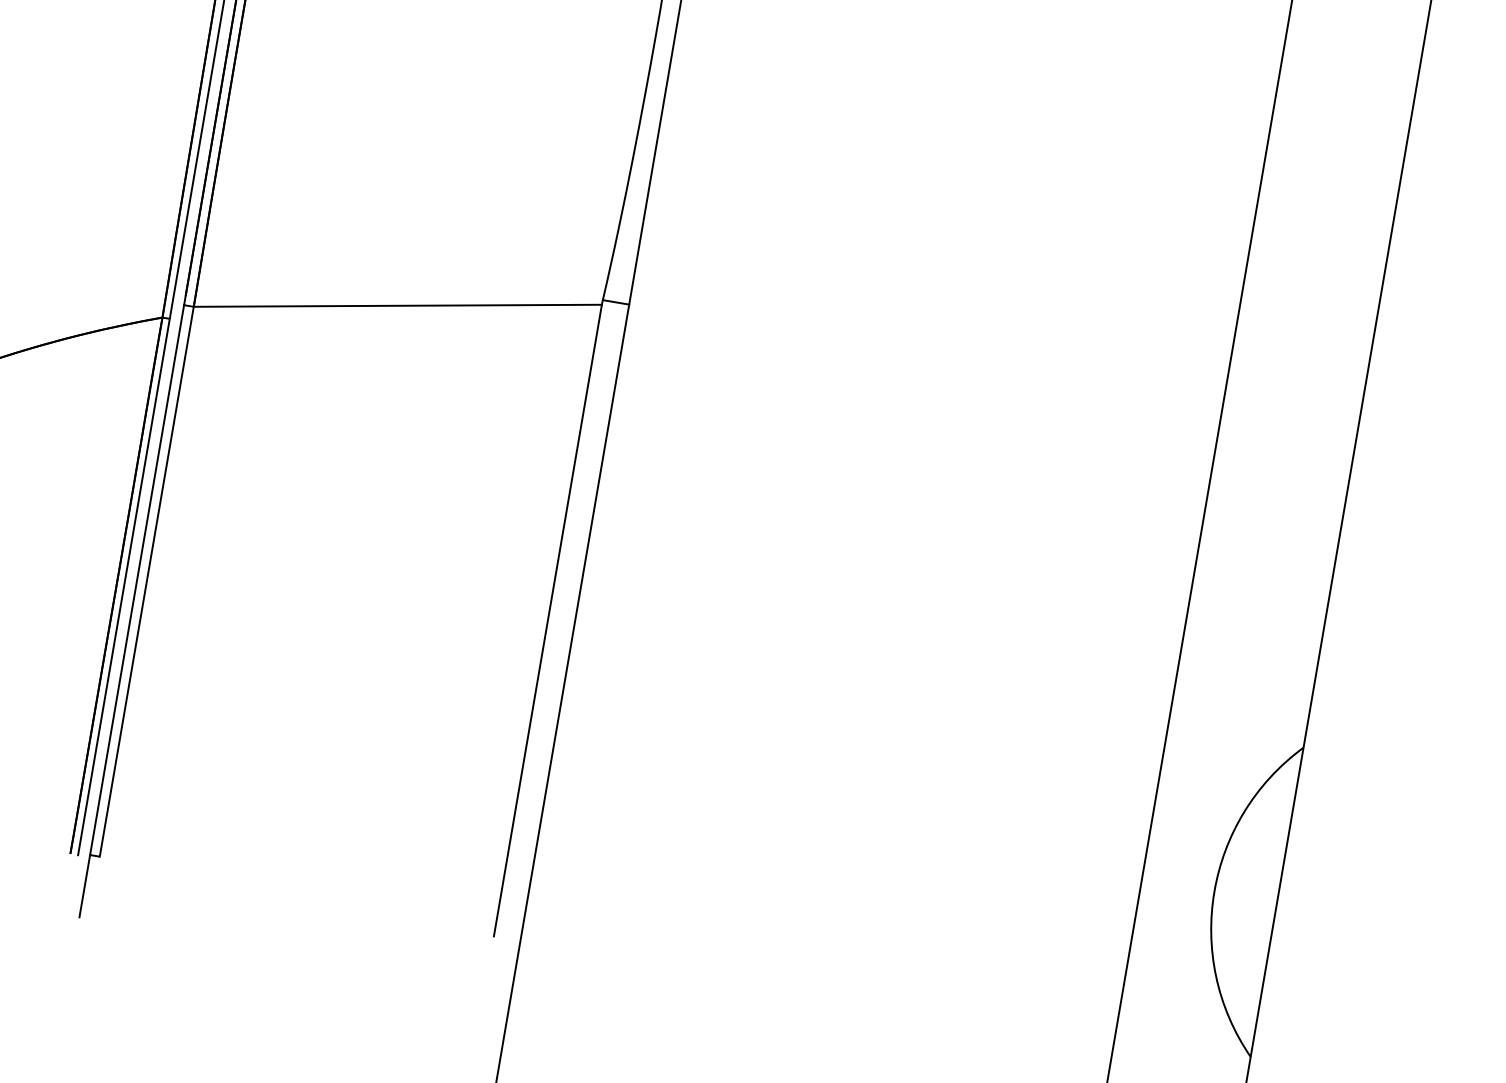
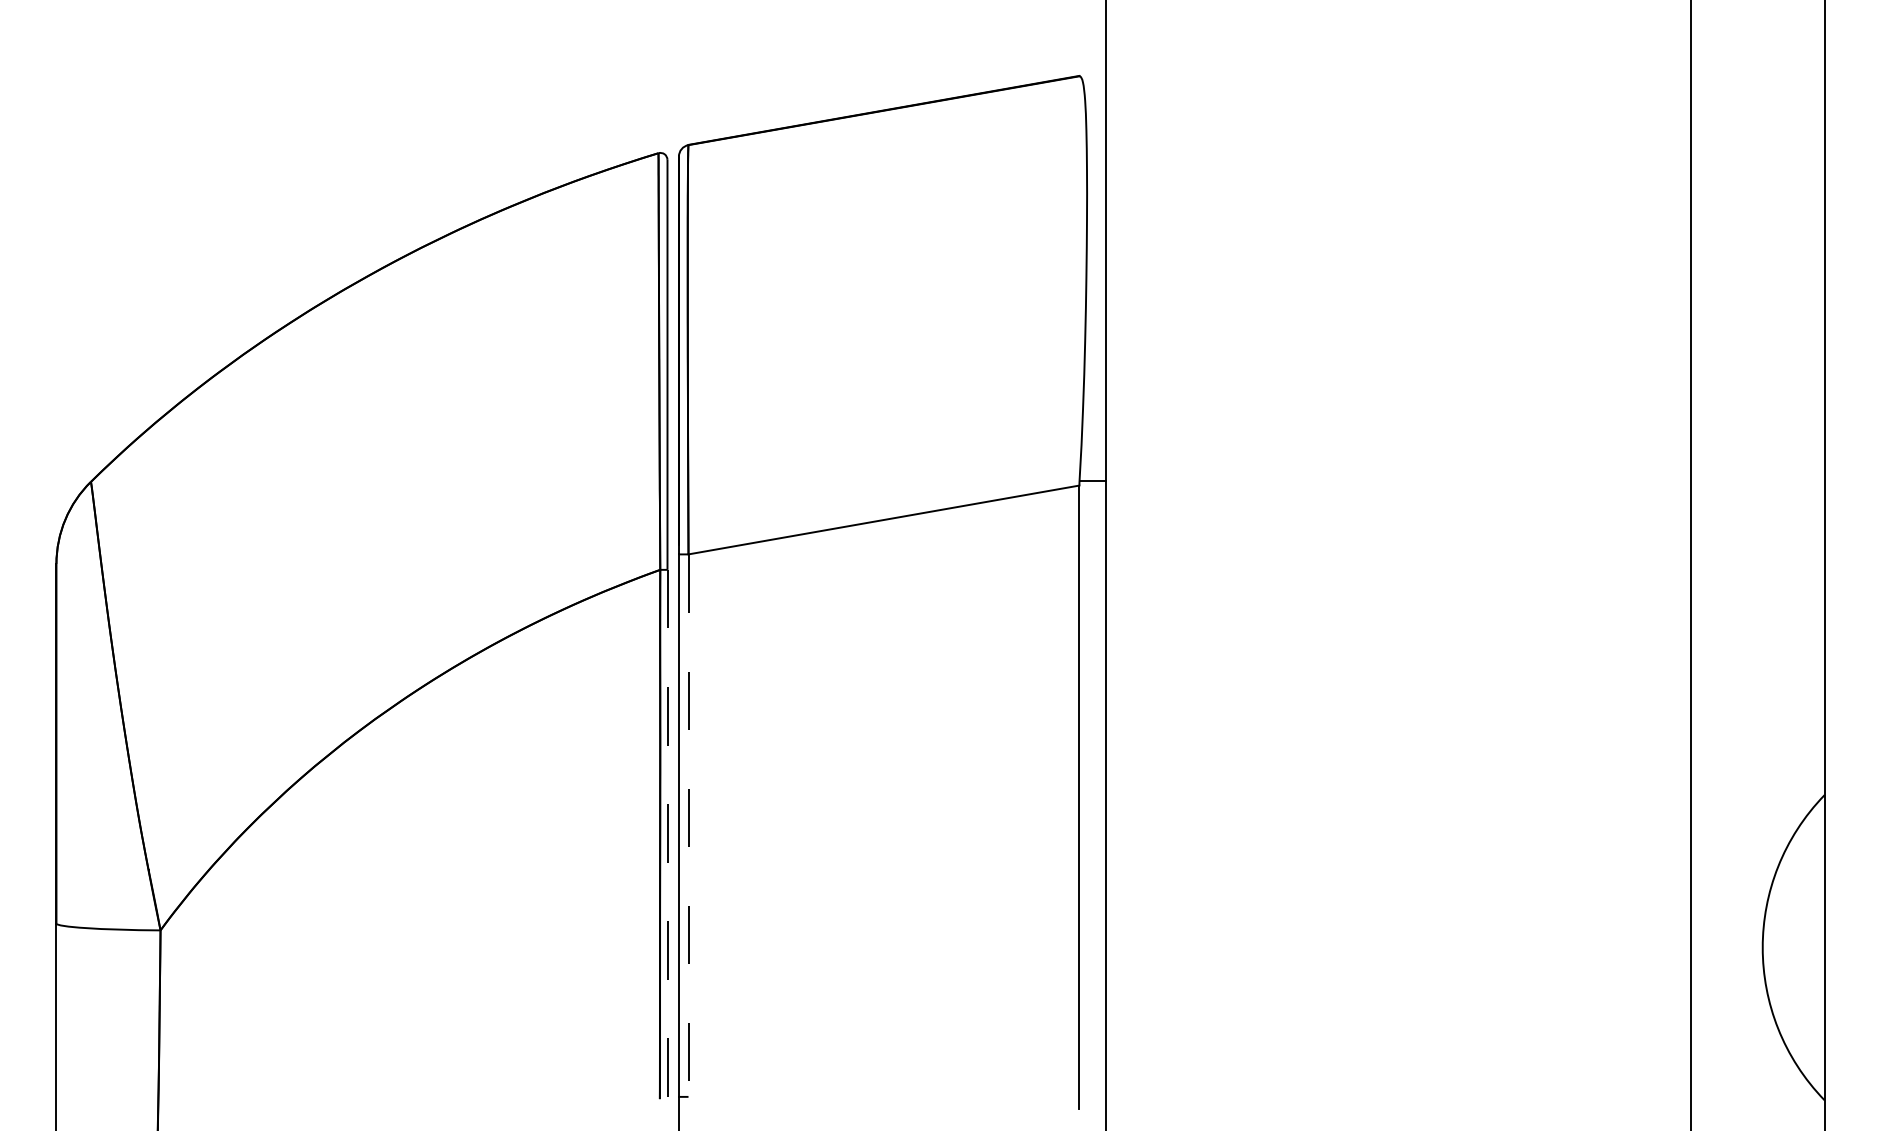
line: (146, 582) -> (688, 826), solid -> dashed
line: (123, 587) -> (667, 834), solid -> dashed

